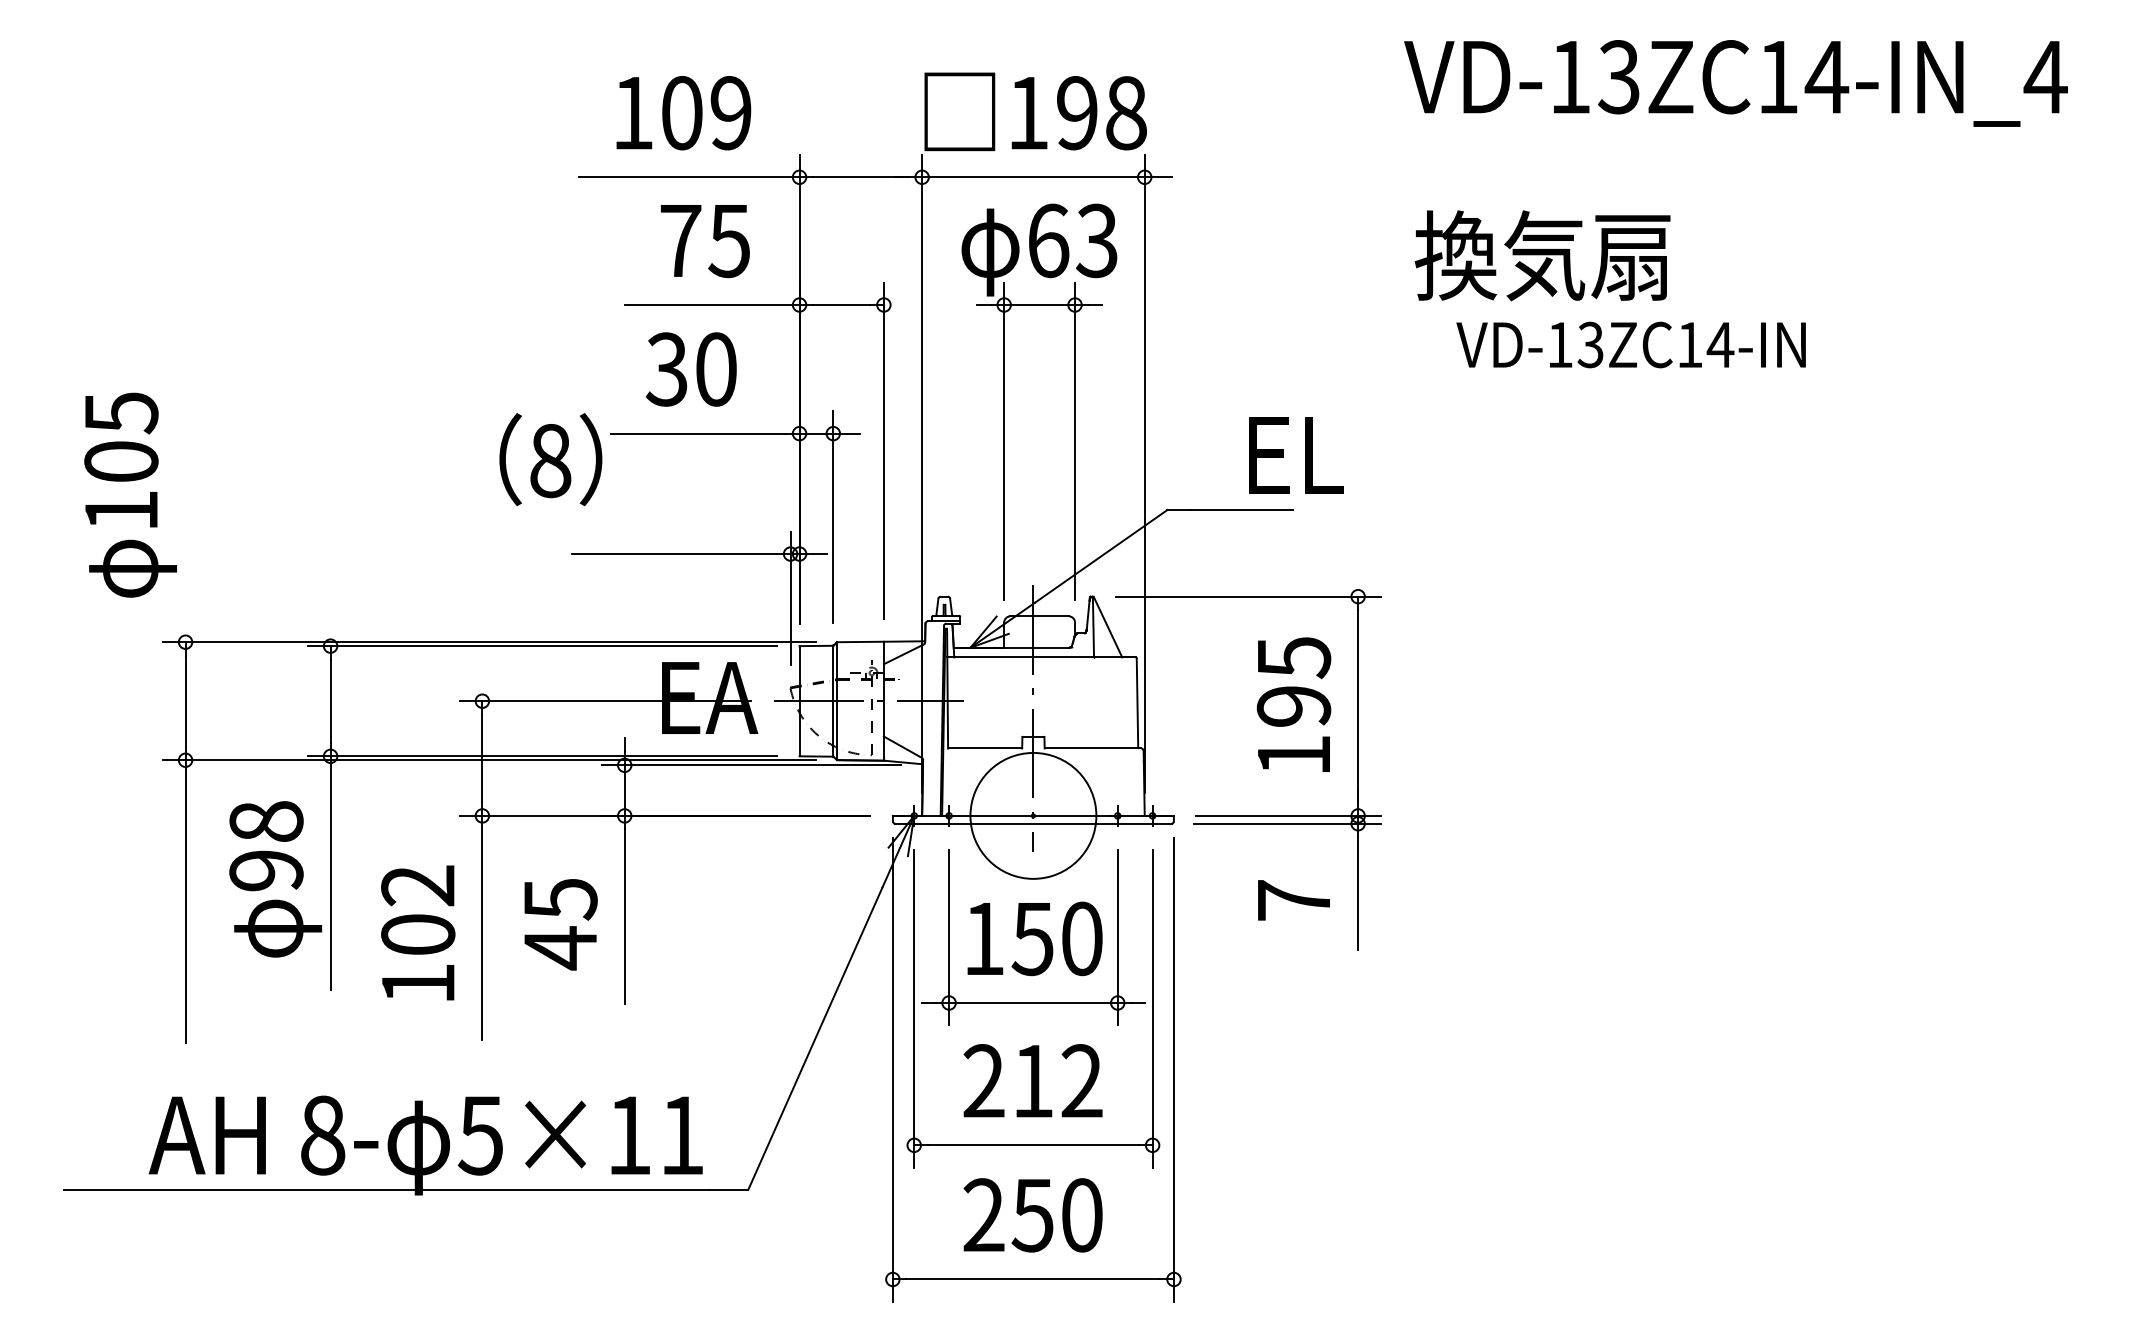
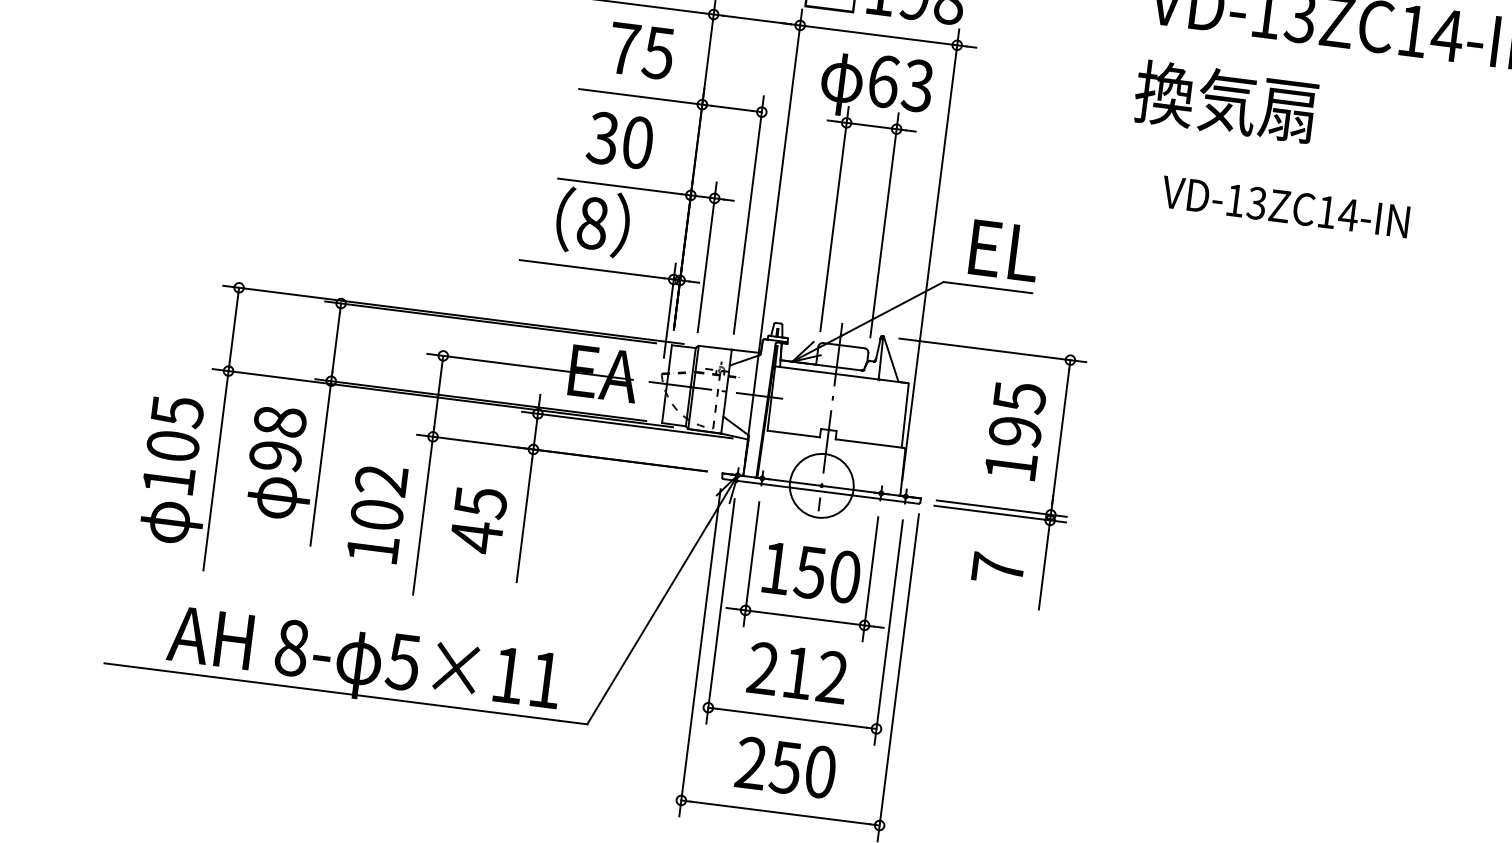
text: (1542, 255) -> (1225, 101), moved
text: (1296, 455) -> (1004, 250), moved
text: (550, 459) -> (592, 222), moved
text: (130, 494) -> (176, 470), moved
circle: (1033, 815) -> (821, 485), size x0.71

